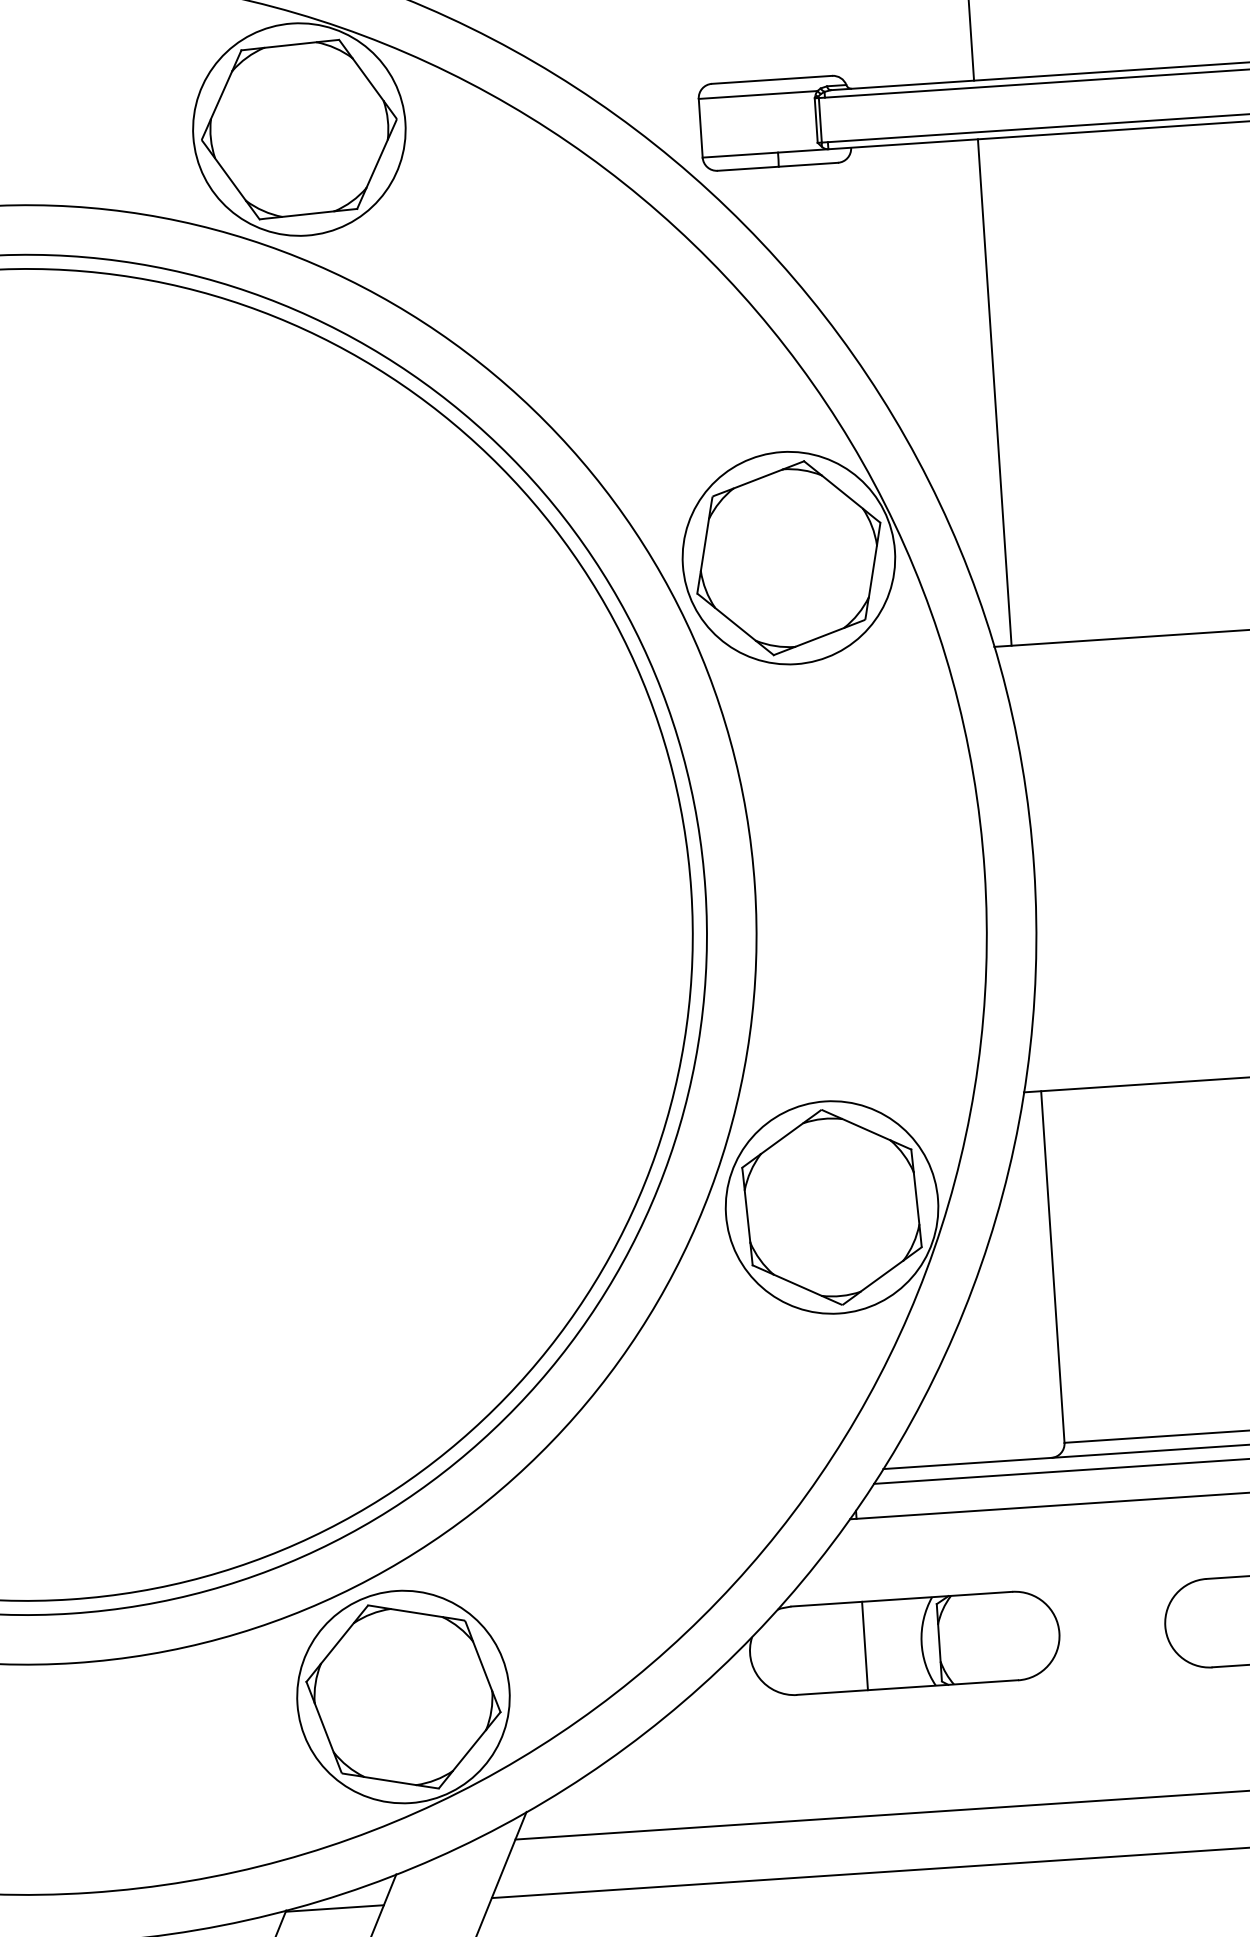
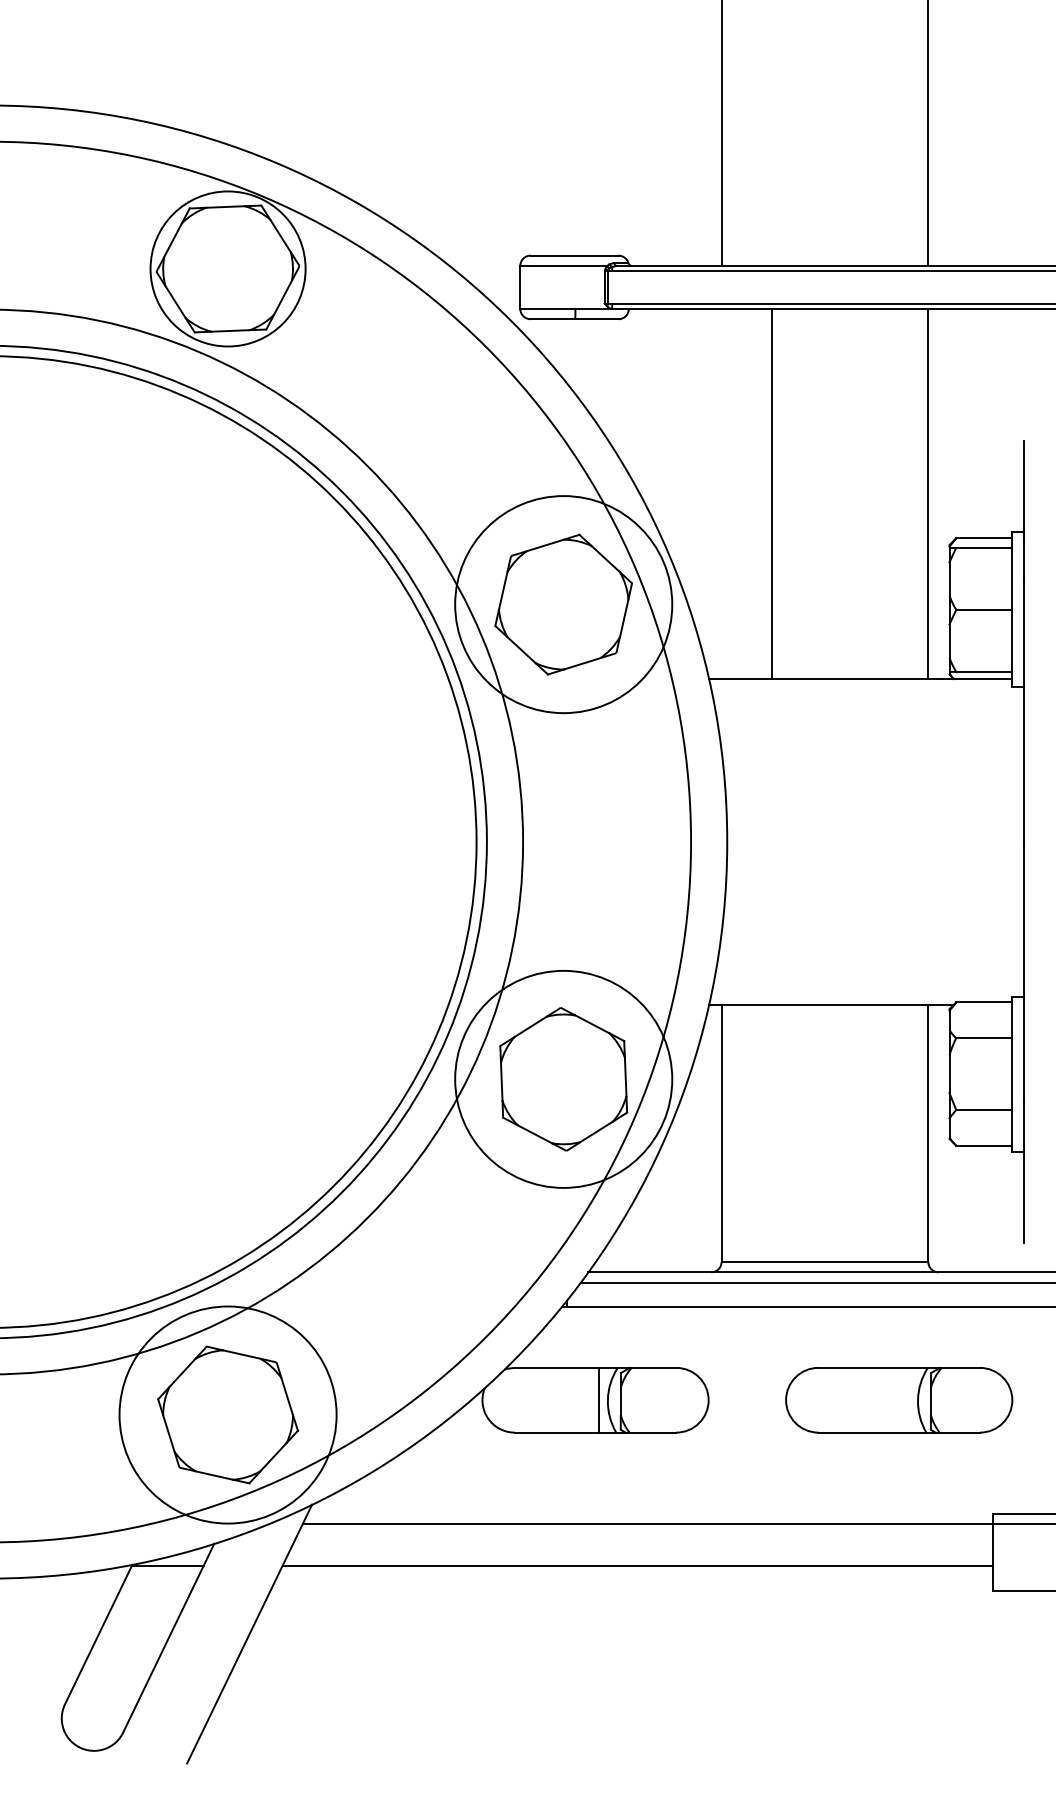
line: (994, 391) -> (771, 493), moved
circle: (788, 558) -> (563, 604), size x1.4
circle: (831, 1206) -> (563, 1078), size x1.4
line: (864, 1645) -> (598, 1399), moved
circle: (402, 1696) -> (227, 1414), size x1.4

